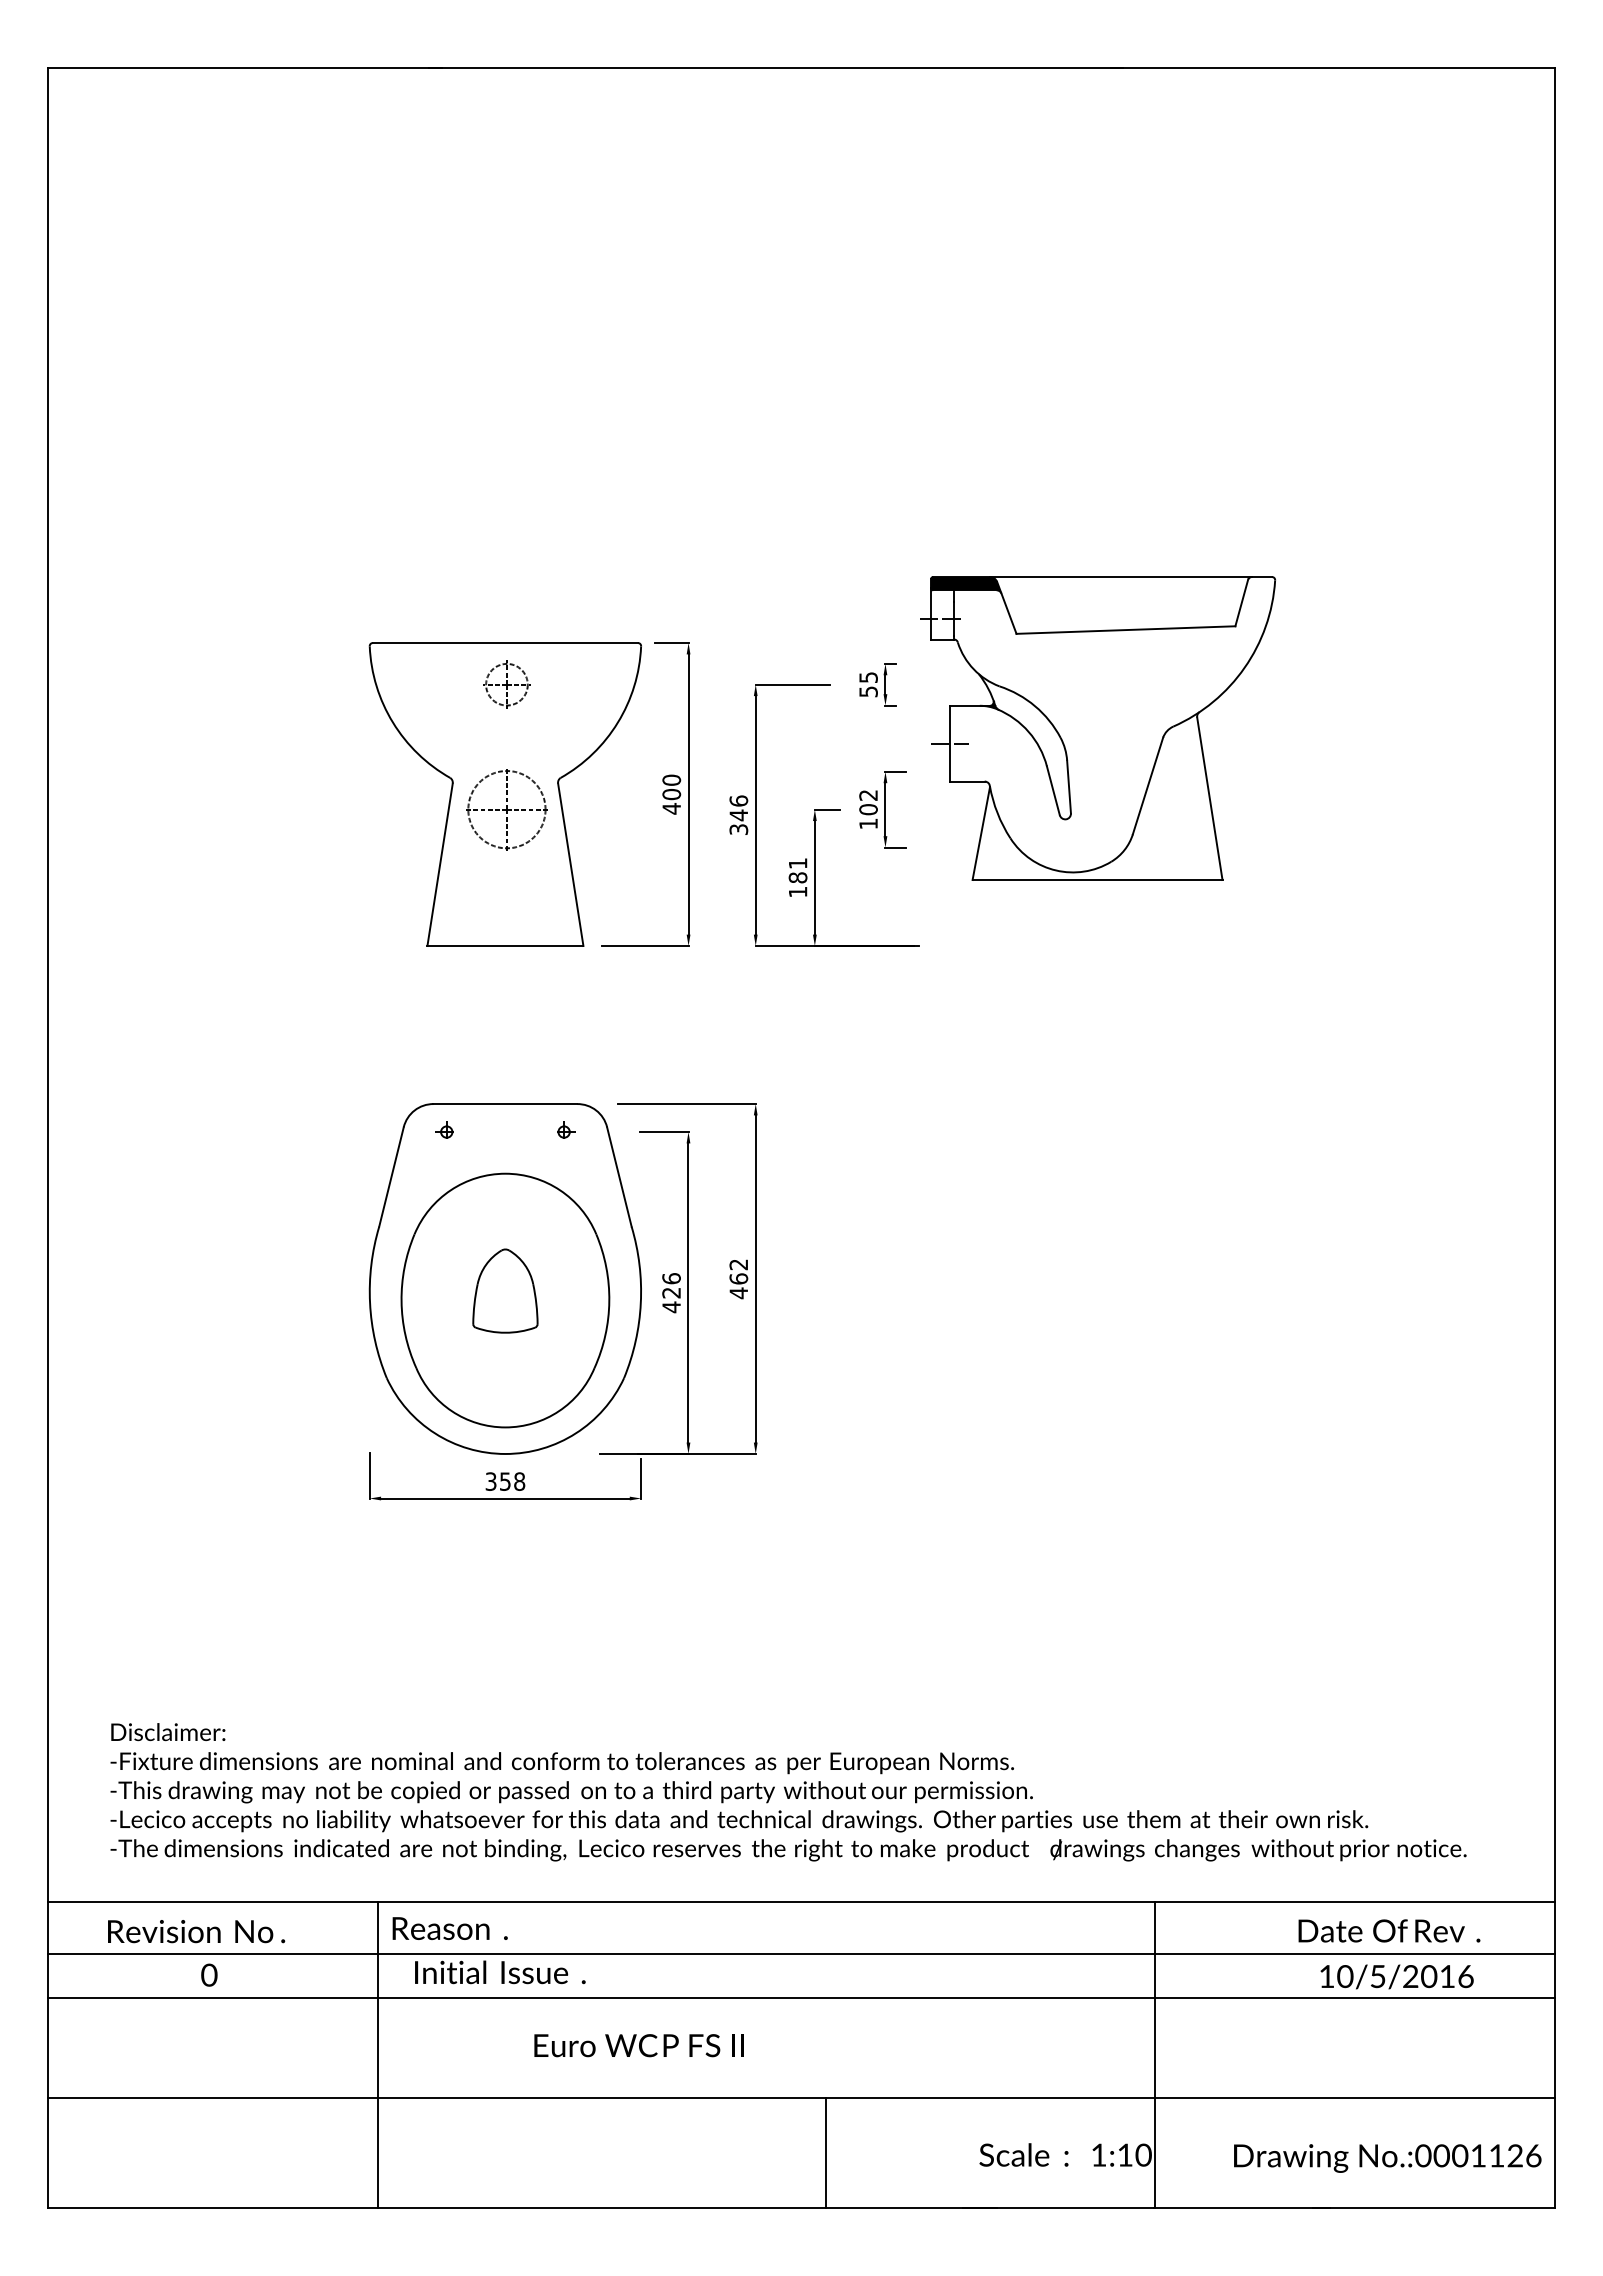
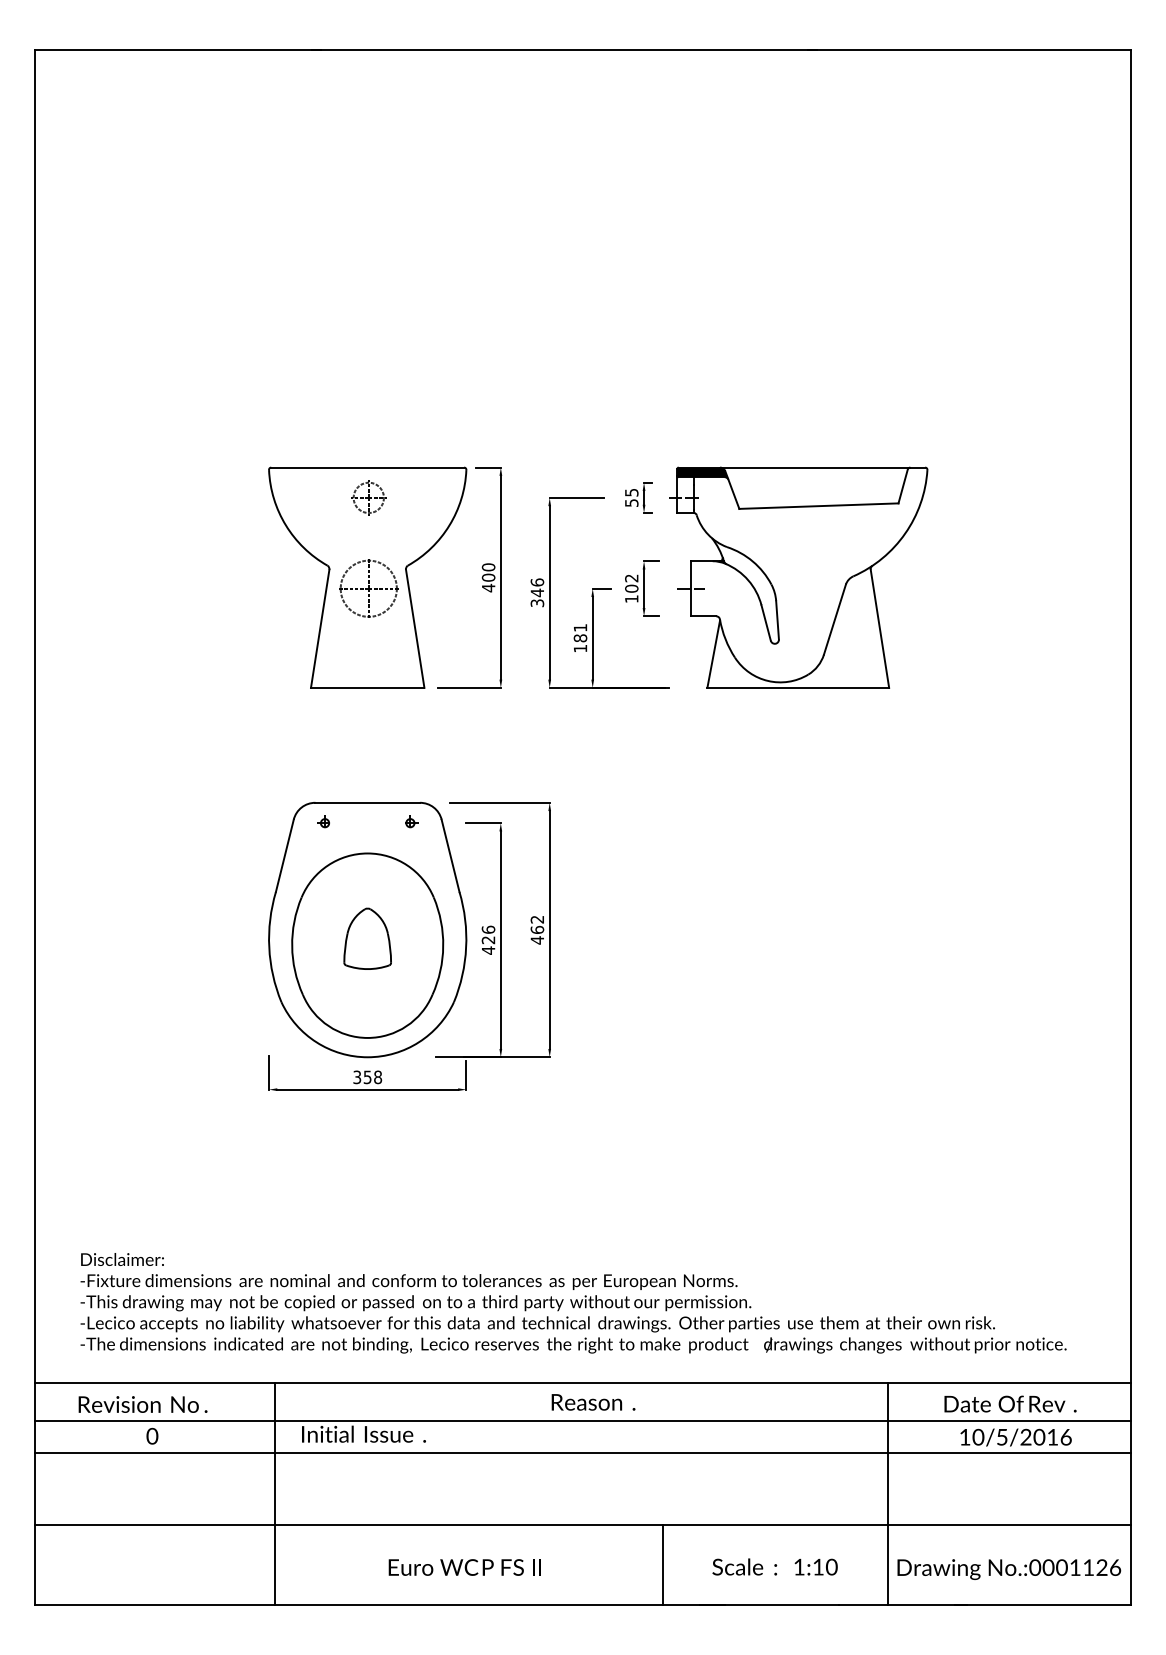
part: (1097, 728) -> (798, 577), moved
text: (450, 1928) -> (593, 1402), moved
text: (638, 2045) -> (464, 1567), moved
line: (1155, 2055) -> (888, 1494), moved
line: (825, 2152) -> (662, 1565), moved

